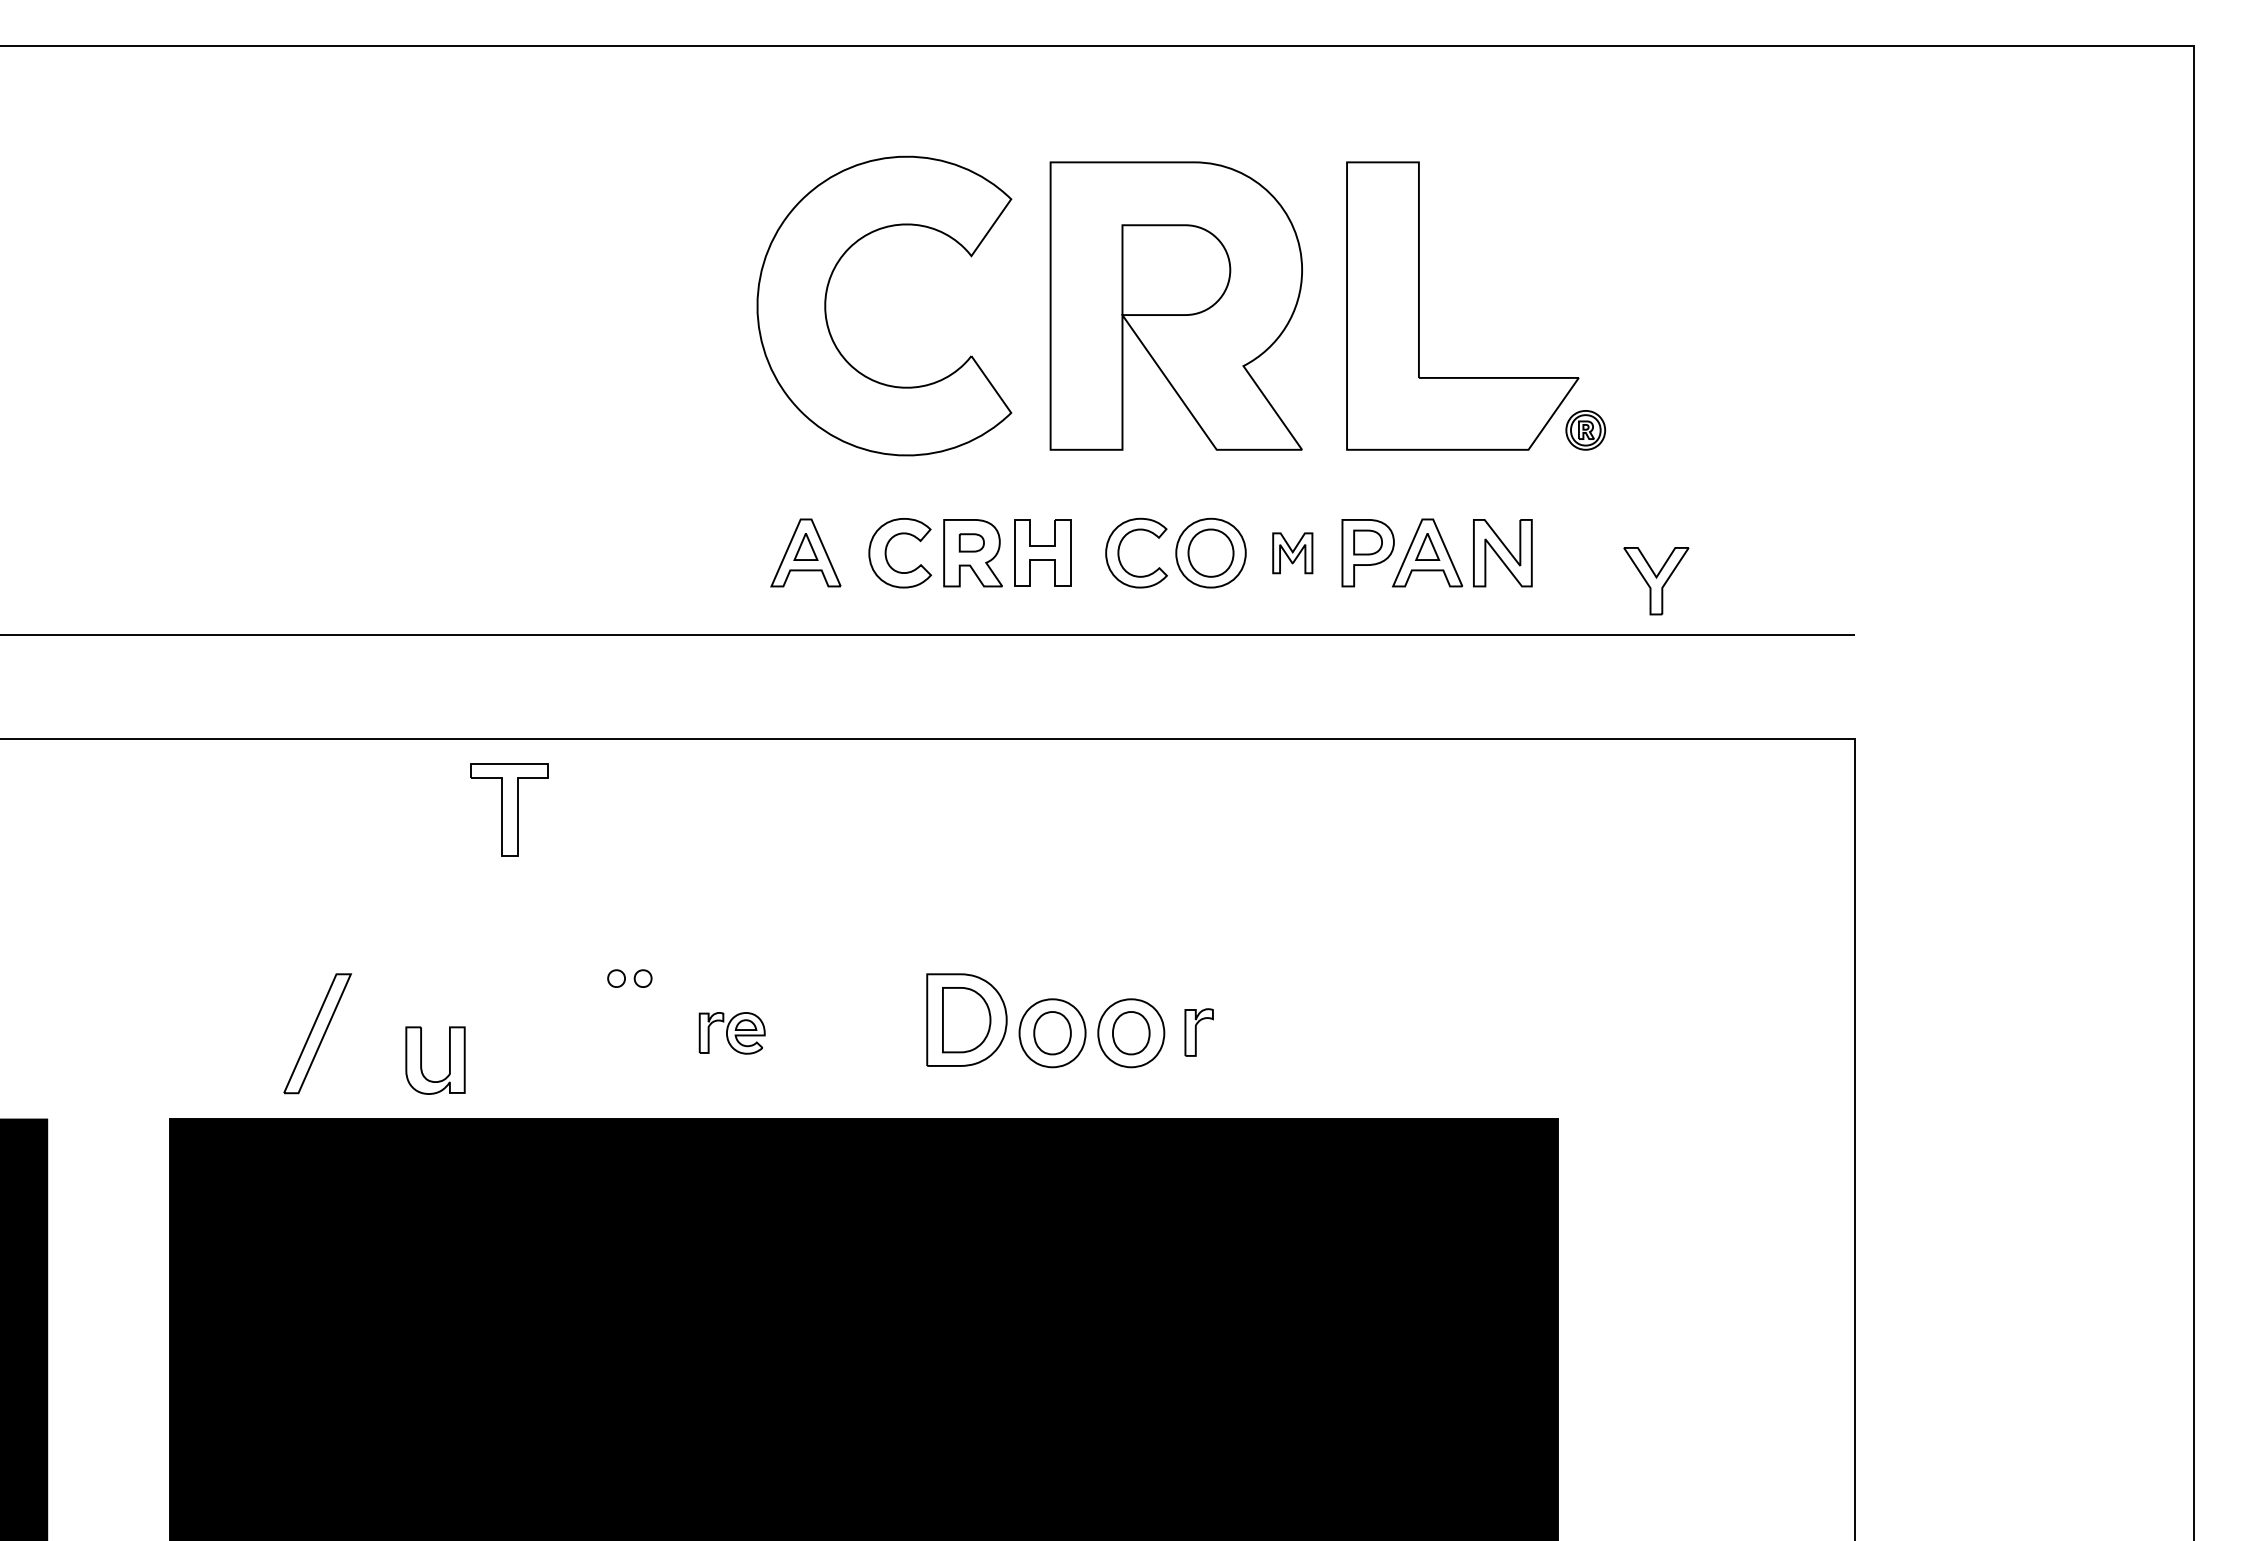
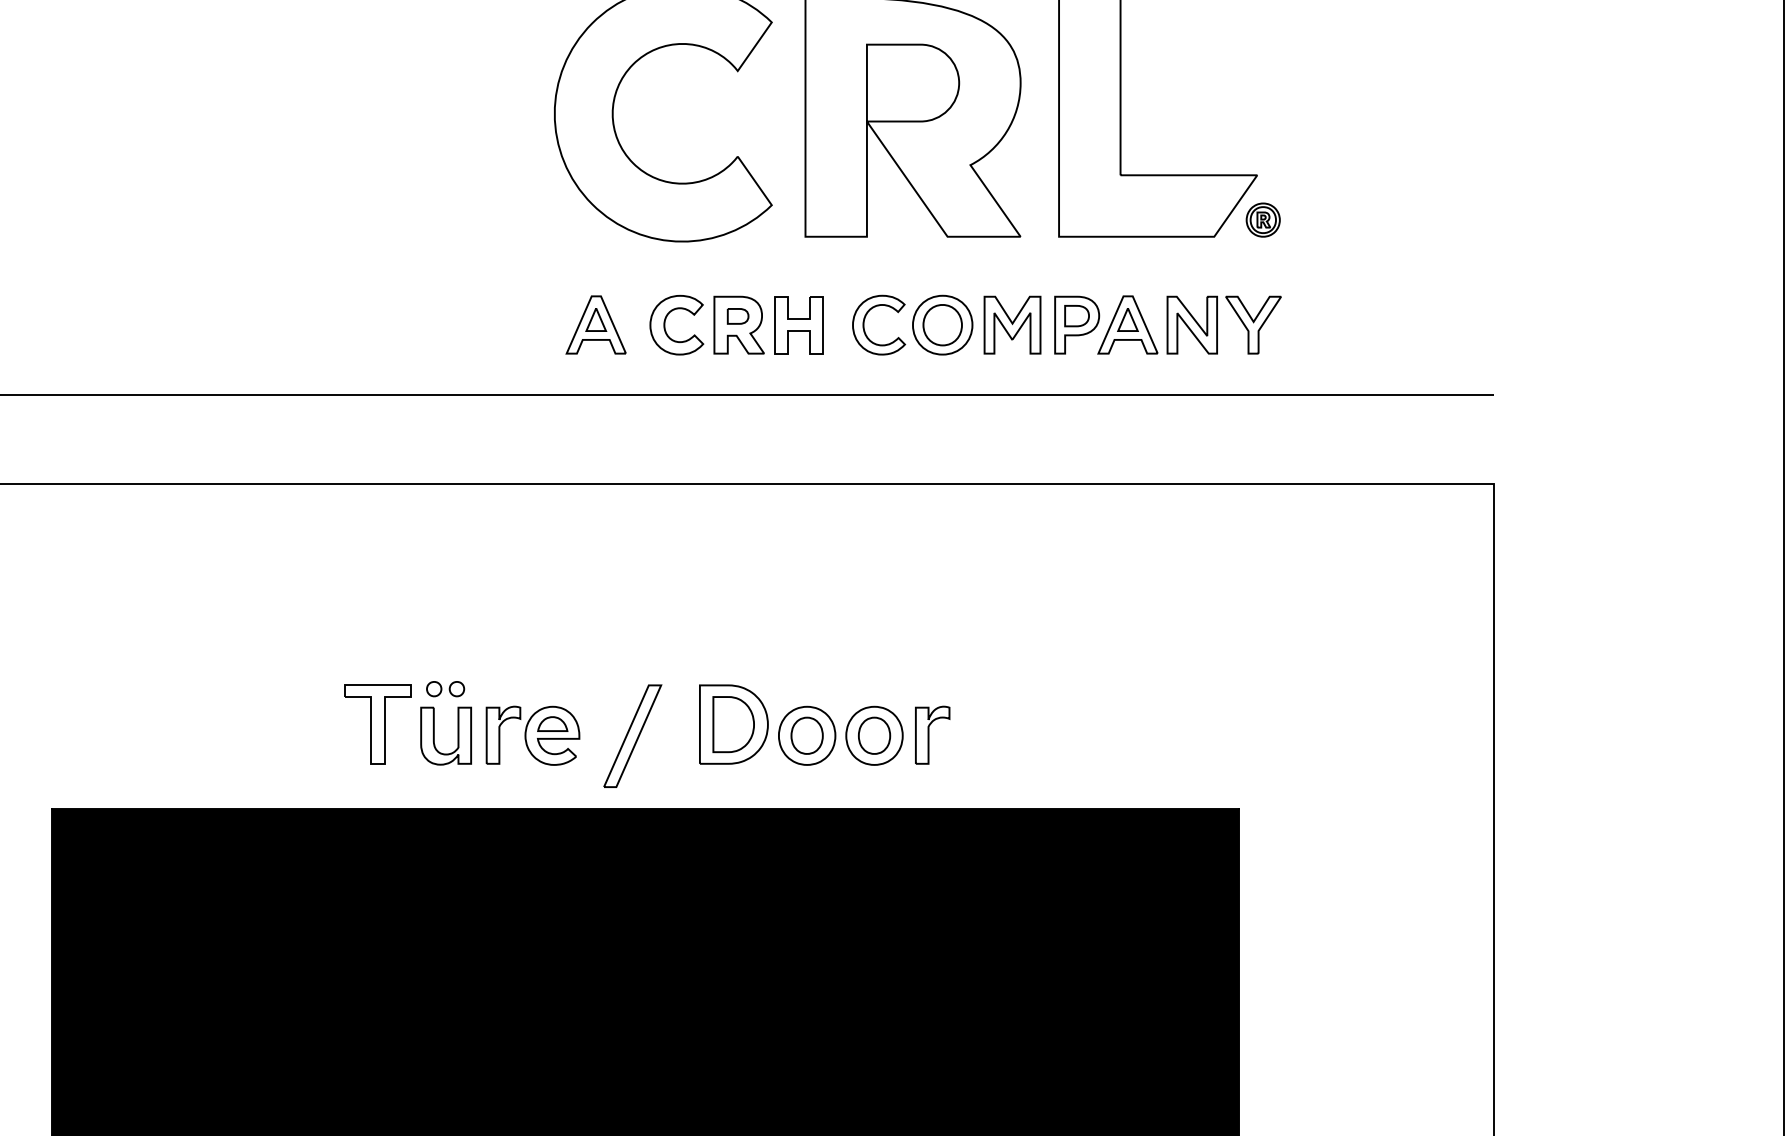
part: (1292, 553) -> (1012, 325), size x1.67
part: (1656, 581) -> (1253, 325), moved
part: (509, 809) -> (377, 724), moved
part: (1198, 1032) -> (931, 735), size x1.43
part: (317, 1033) -> (632, 736), moved
part: (732, 1033) -> (533, 736), size x1.67
part: (421, 1060) -> (434, 736), moved

